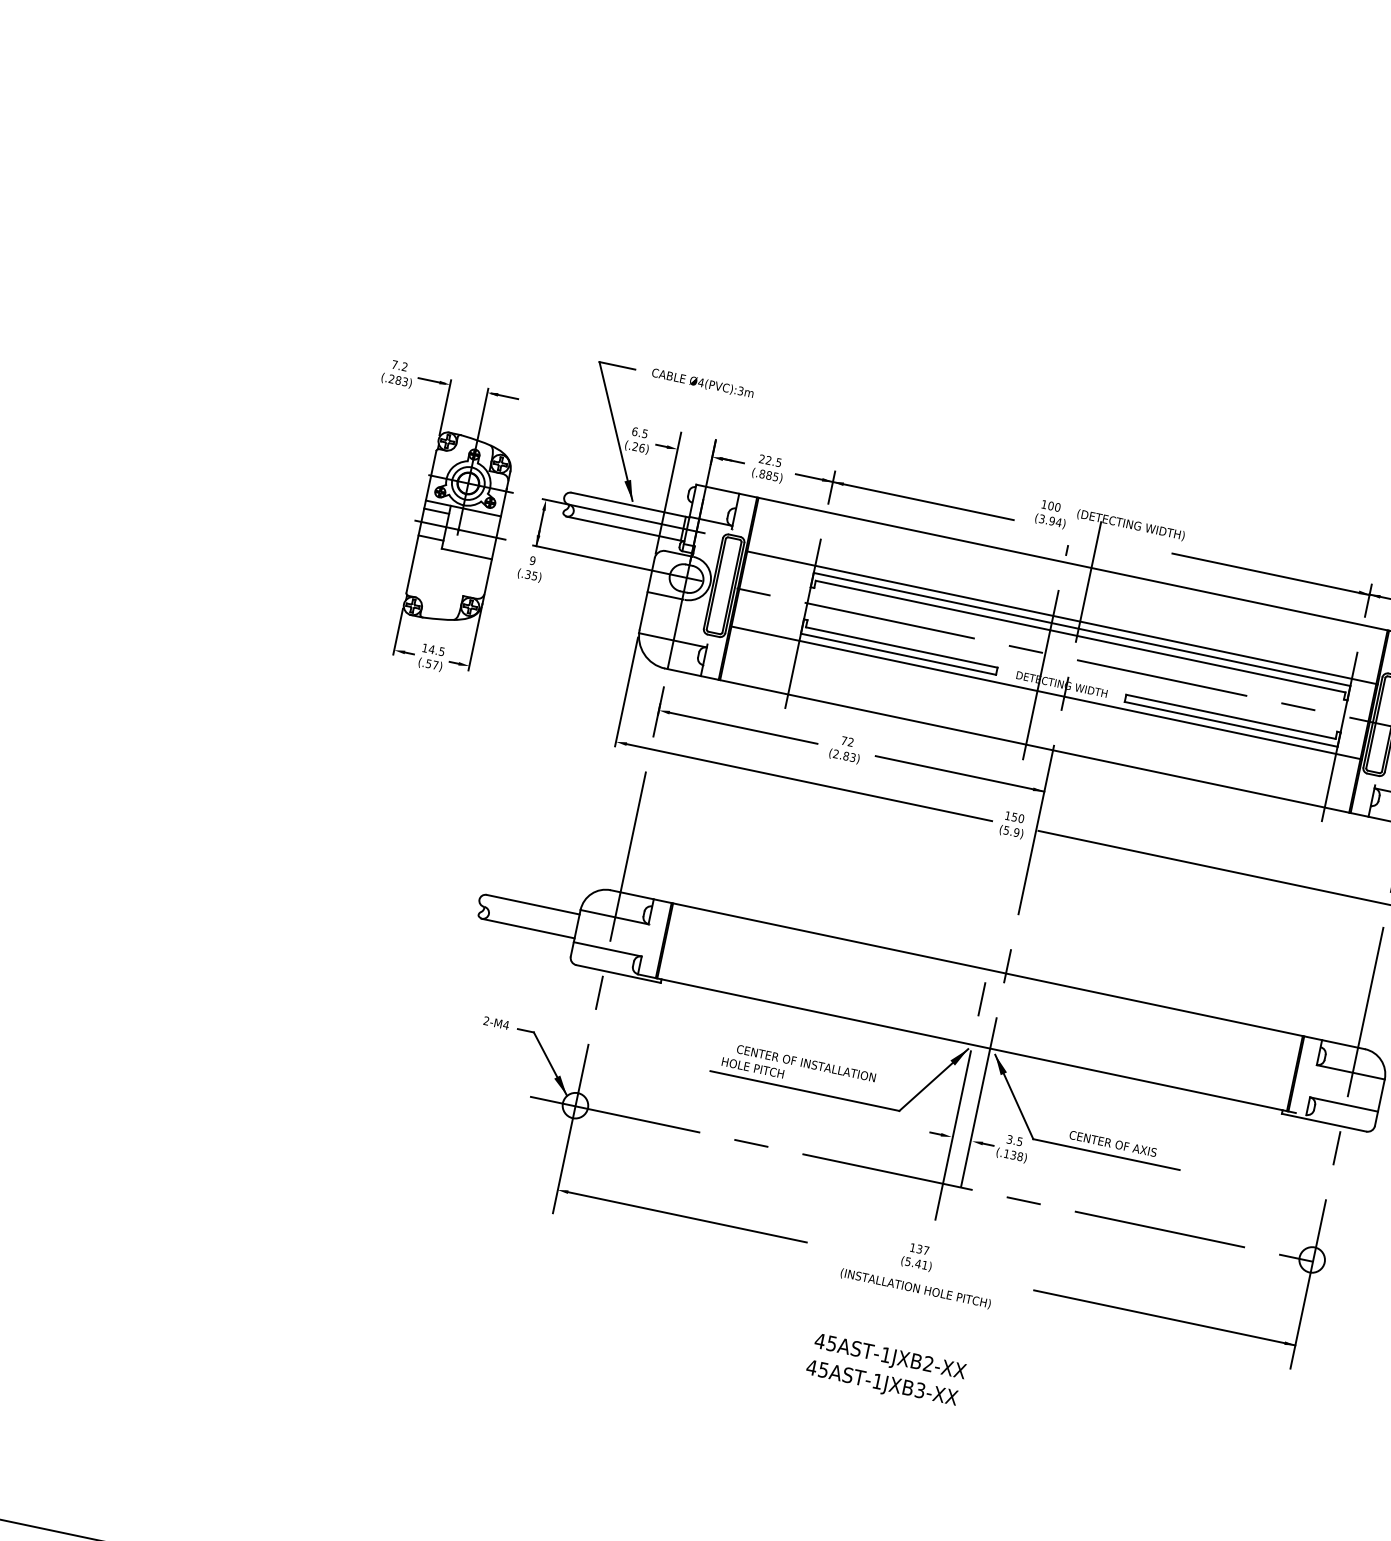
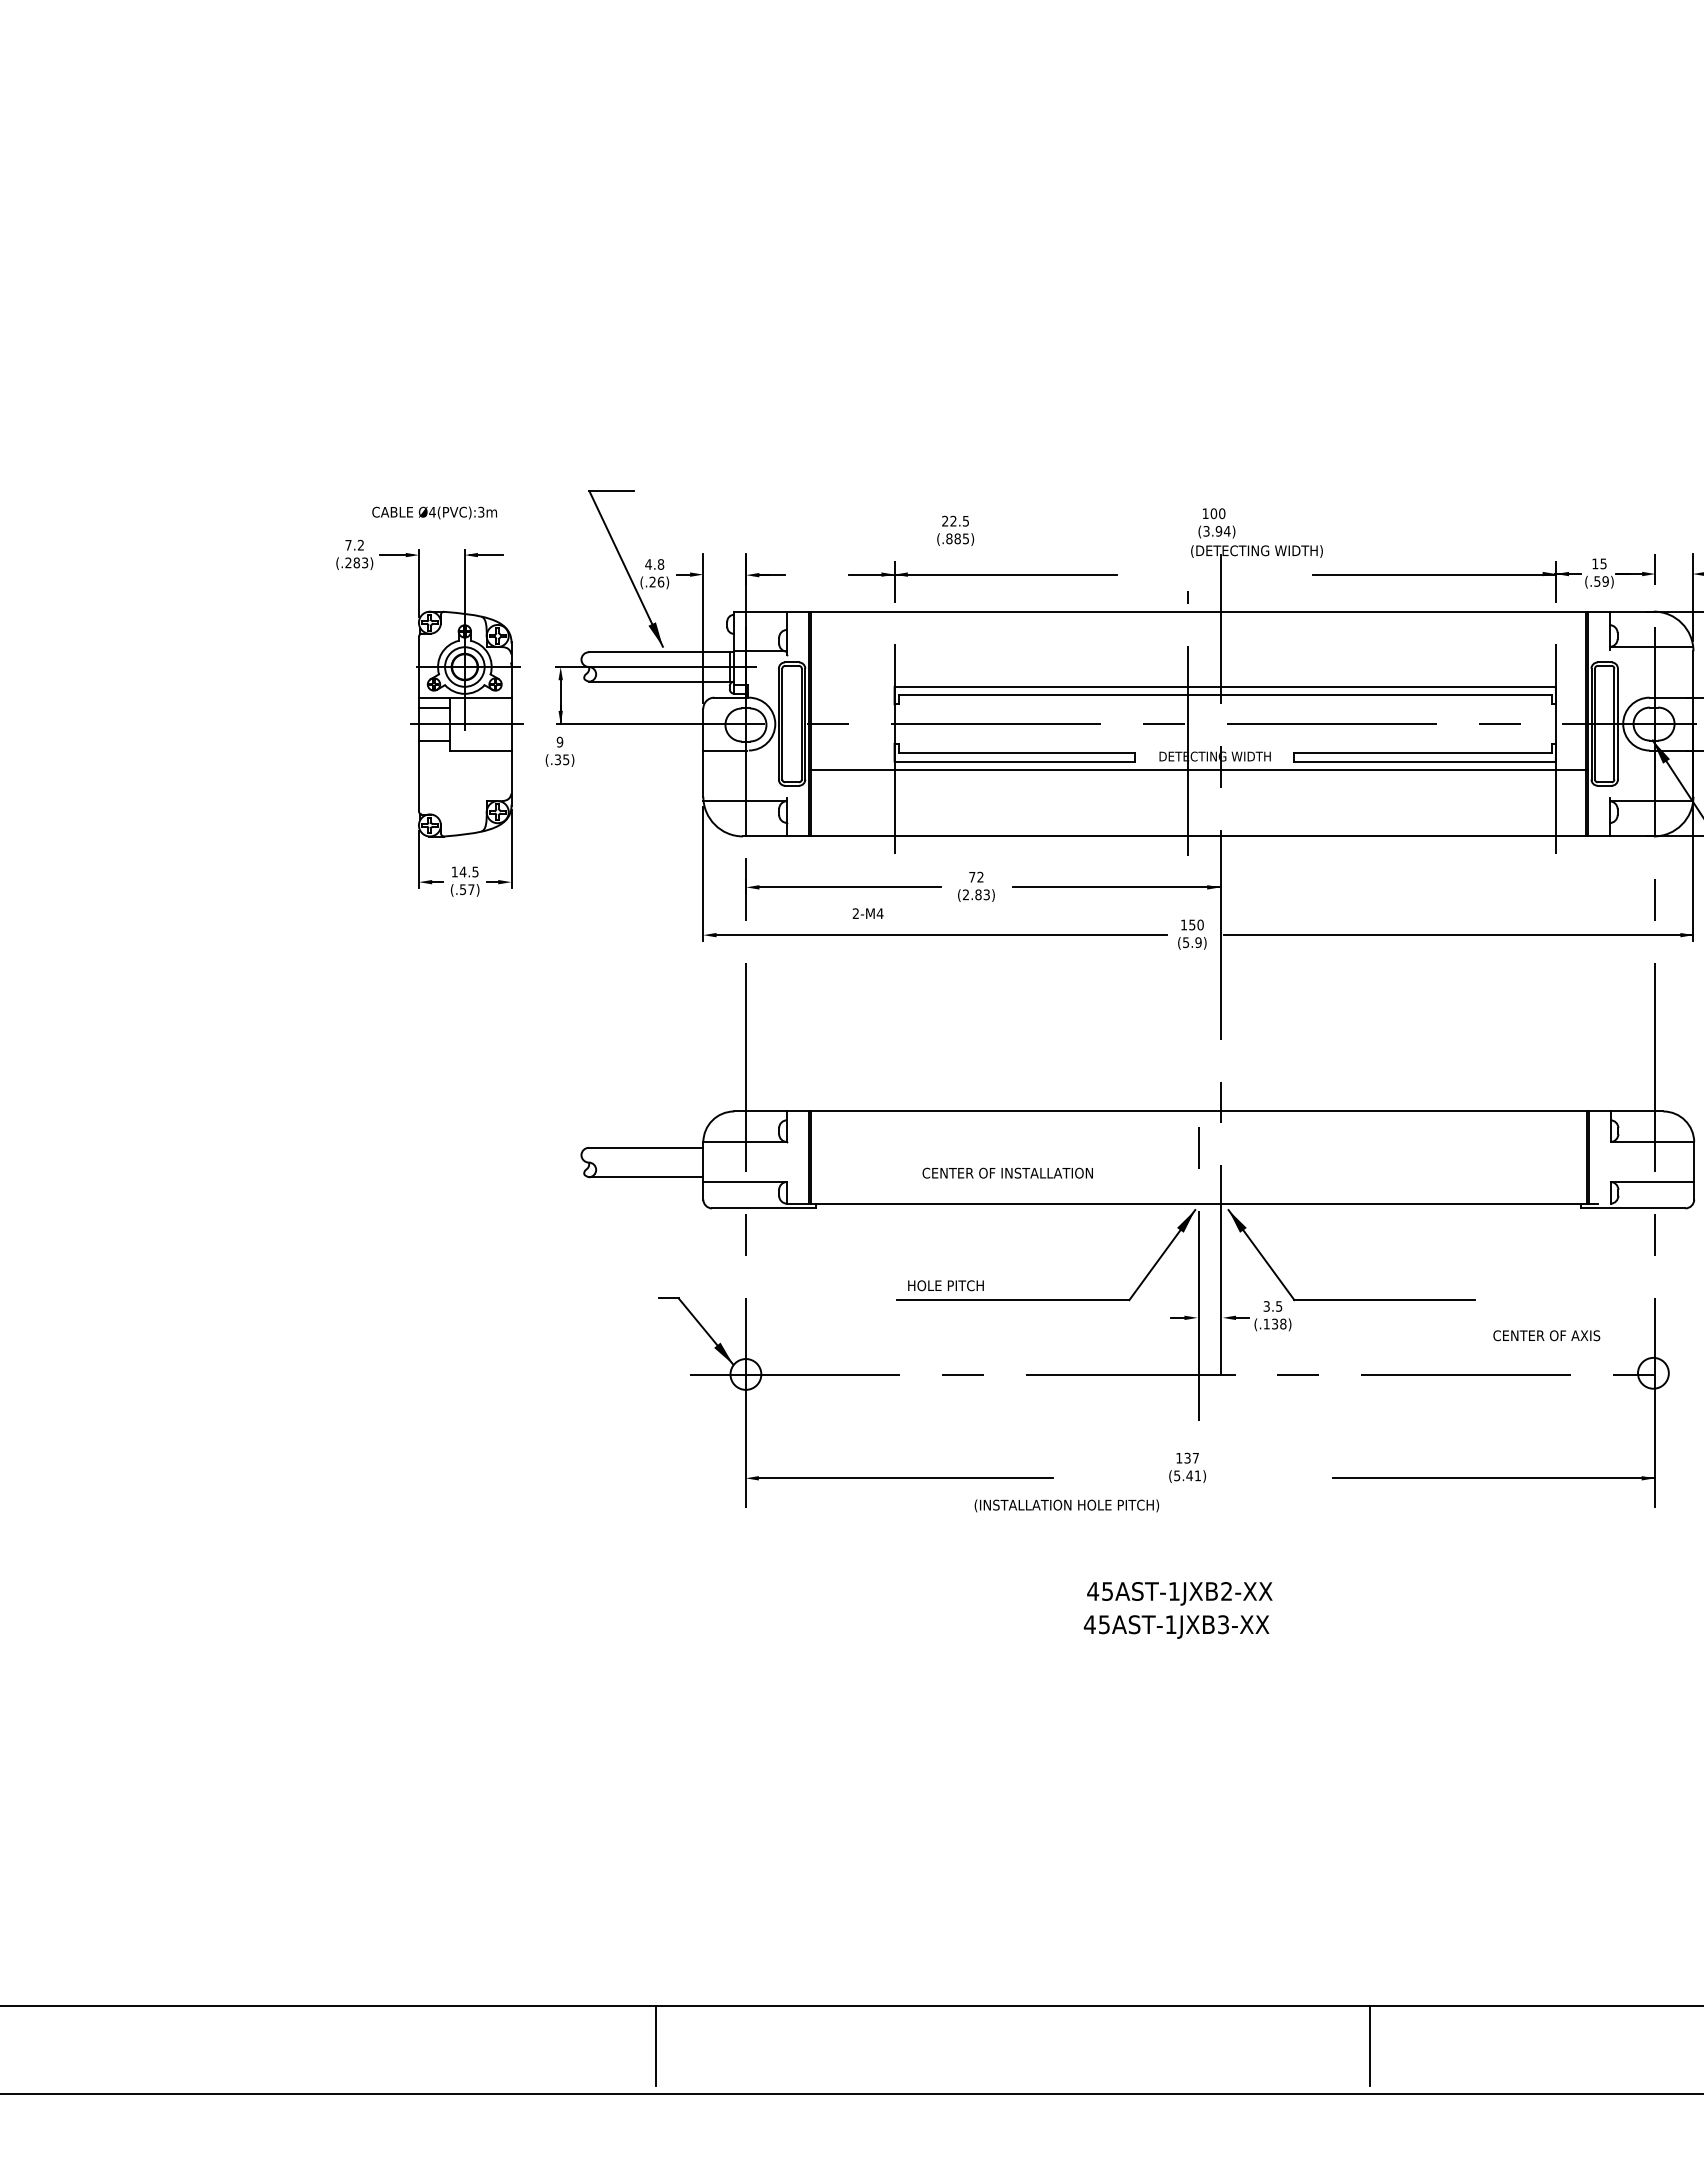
text: (702, 383) -> (434, 512), moved
text: (639, 432) -> (654, 564), 6.5 -> 4.8
text: (768, 468) -> (955, 530), moved
text: (1051, 514) -> (1216, 523), moved
line: (1061, 617) -> (1198, 677), removed
text: (495, 1022) -> (867, 913), moved
text: (806, 1062) -> (1007, 1172), moved
text: (1112, 1143) -> (1546, 1335), moved
text: (915, 1288) -> (1066, 1505), moved

